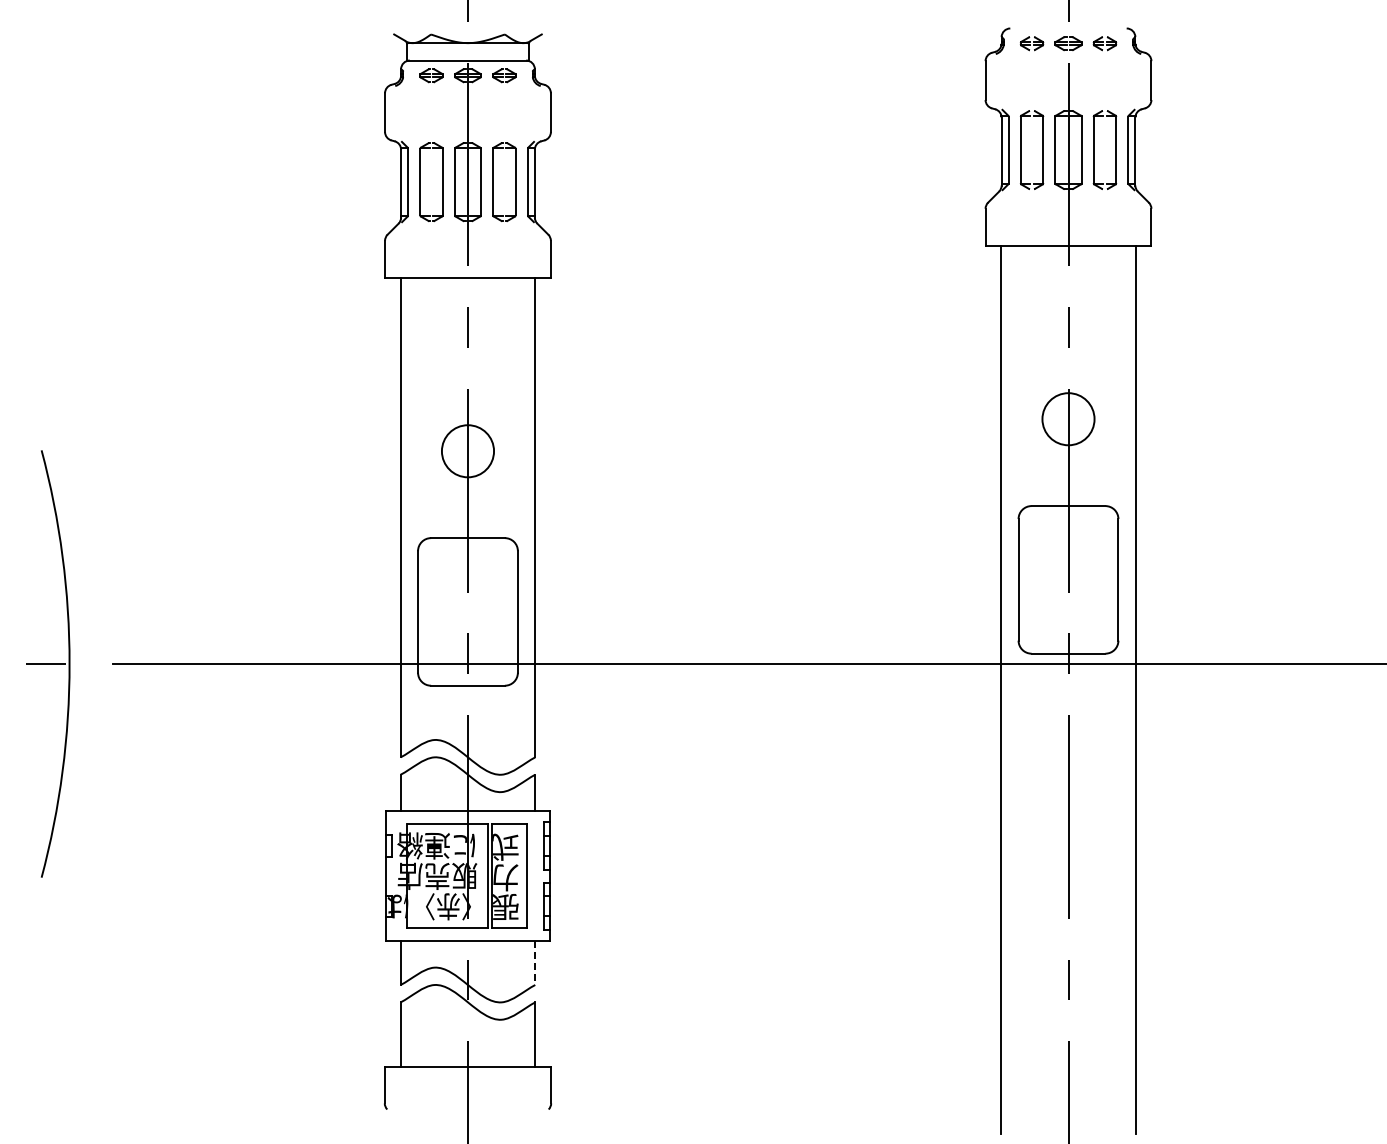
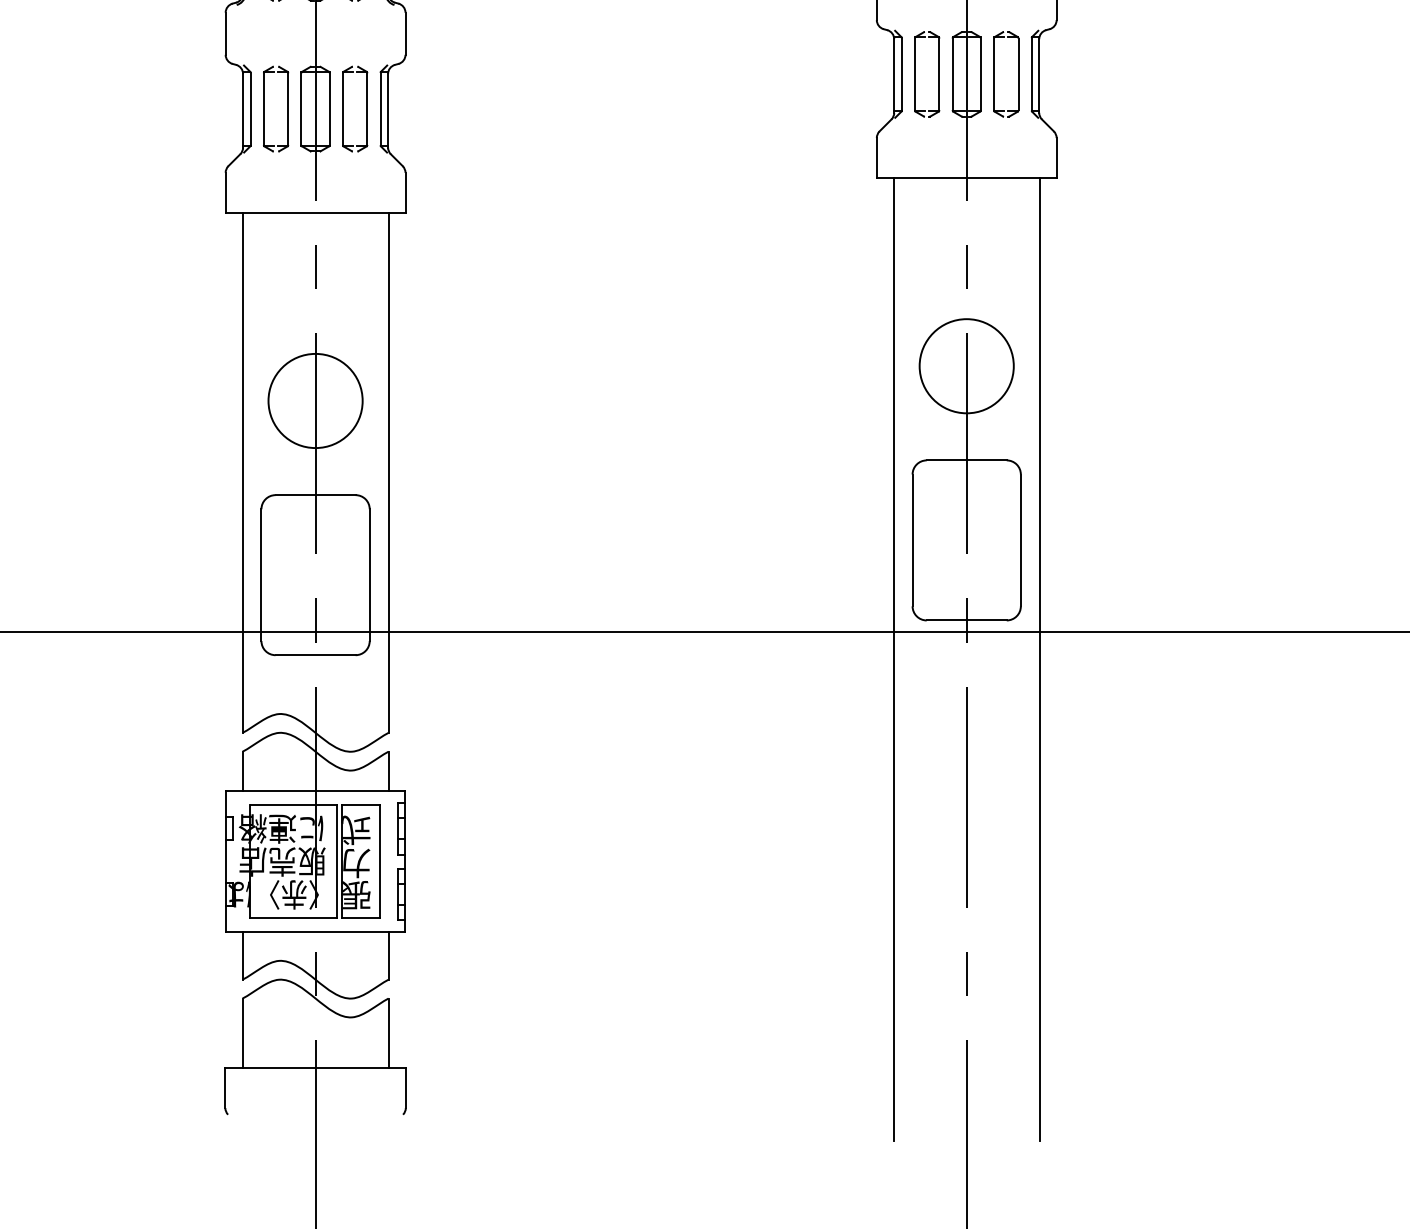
circle: (1068, 418) -> (966, 365), size x1.67
circle: (467, 450) -> (315, 400), size x1.67
line: (535, 963) -> (388, 956), dashed -> solid

